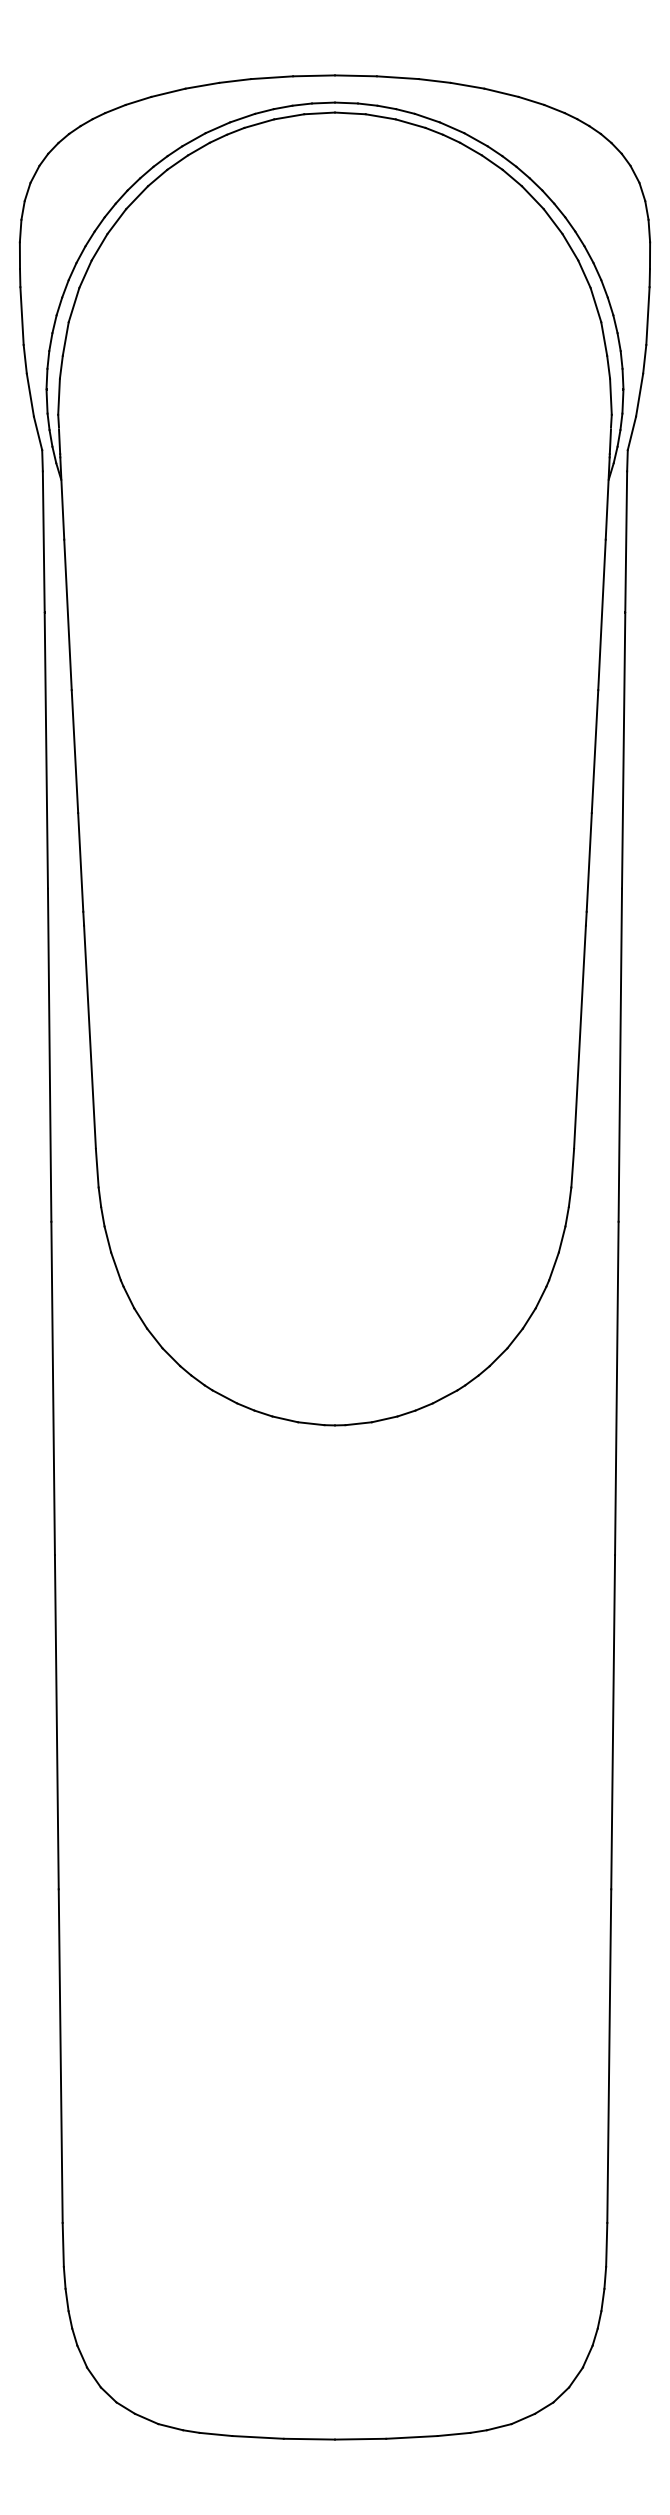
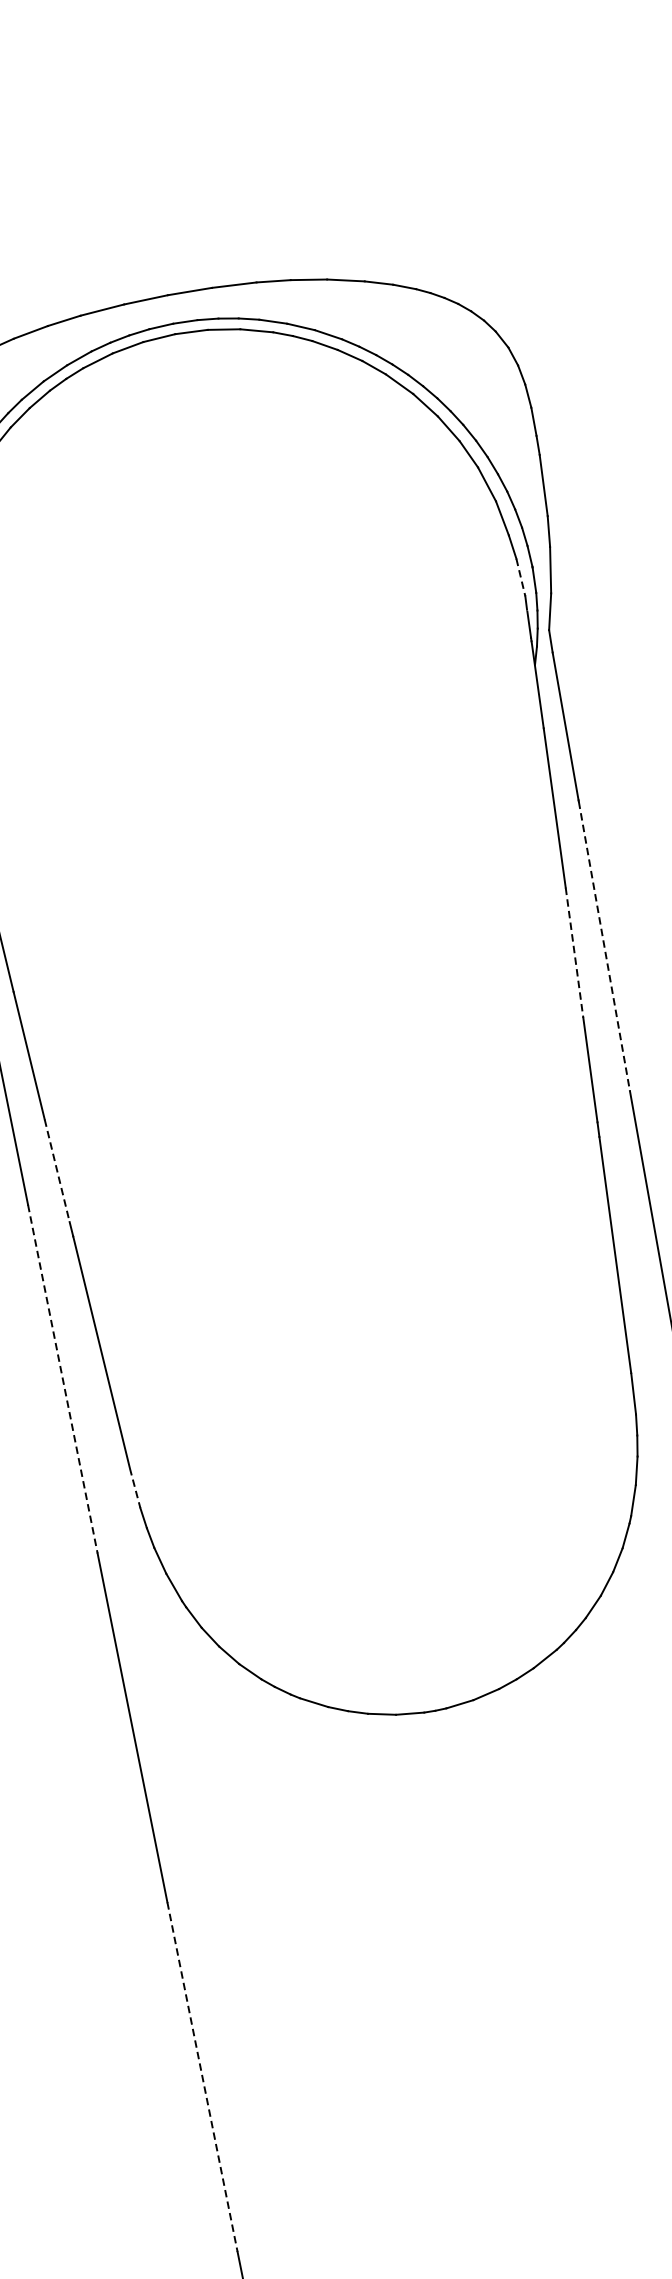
line: (610, 397) -> (520, 578), solid -> dashed
line: (623, 750) -> (604, 945), solid -> dashed
line: (595, 751) -> (574, 952), solid -> dashed
line: (80, 862) -> (56, 1170), solid -> dashed
line: (49, 1055) -> (62, 1379), solid -> dashed
line: (97, 1168) -> (135, 1488), solid -> dashed
line: (56, 1722) -> (202, 2077), solid -> dashed

